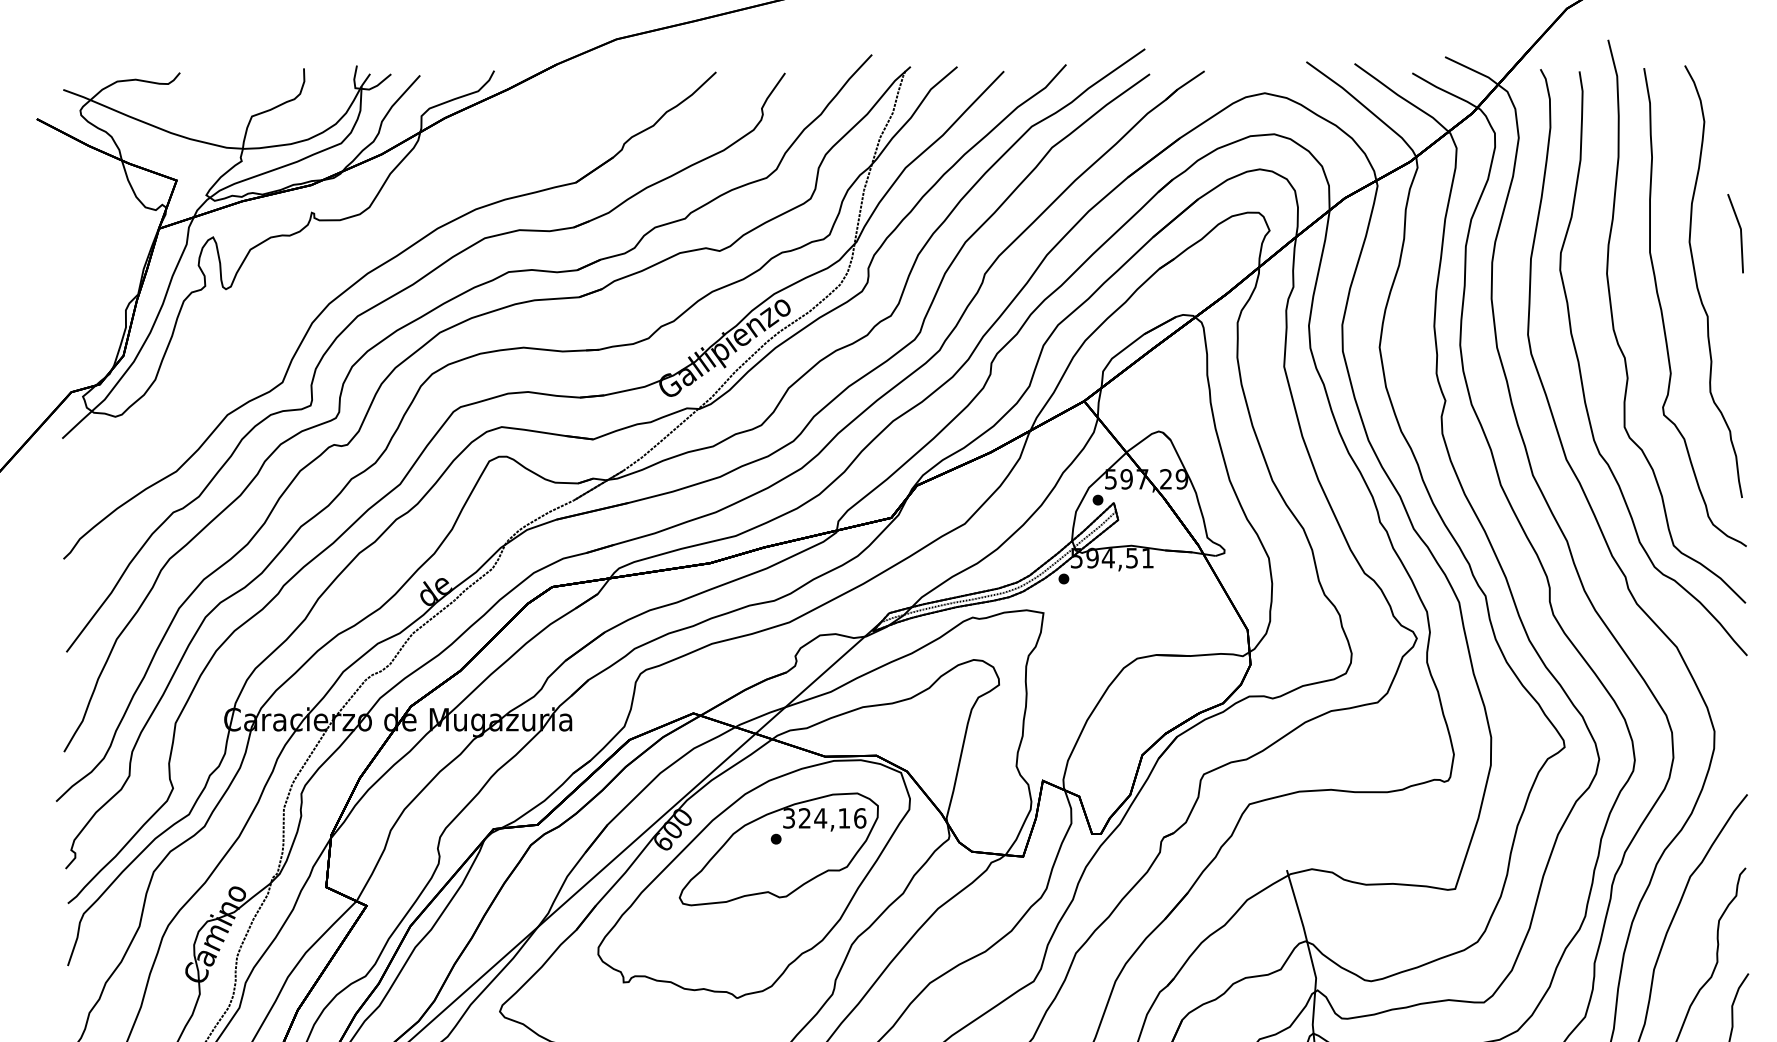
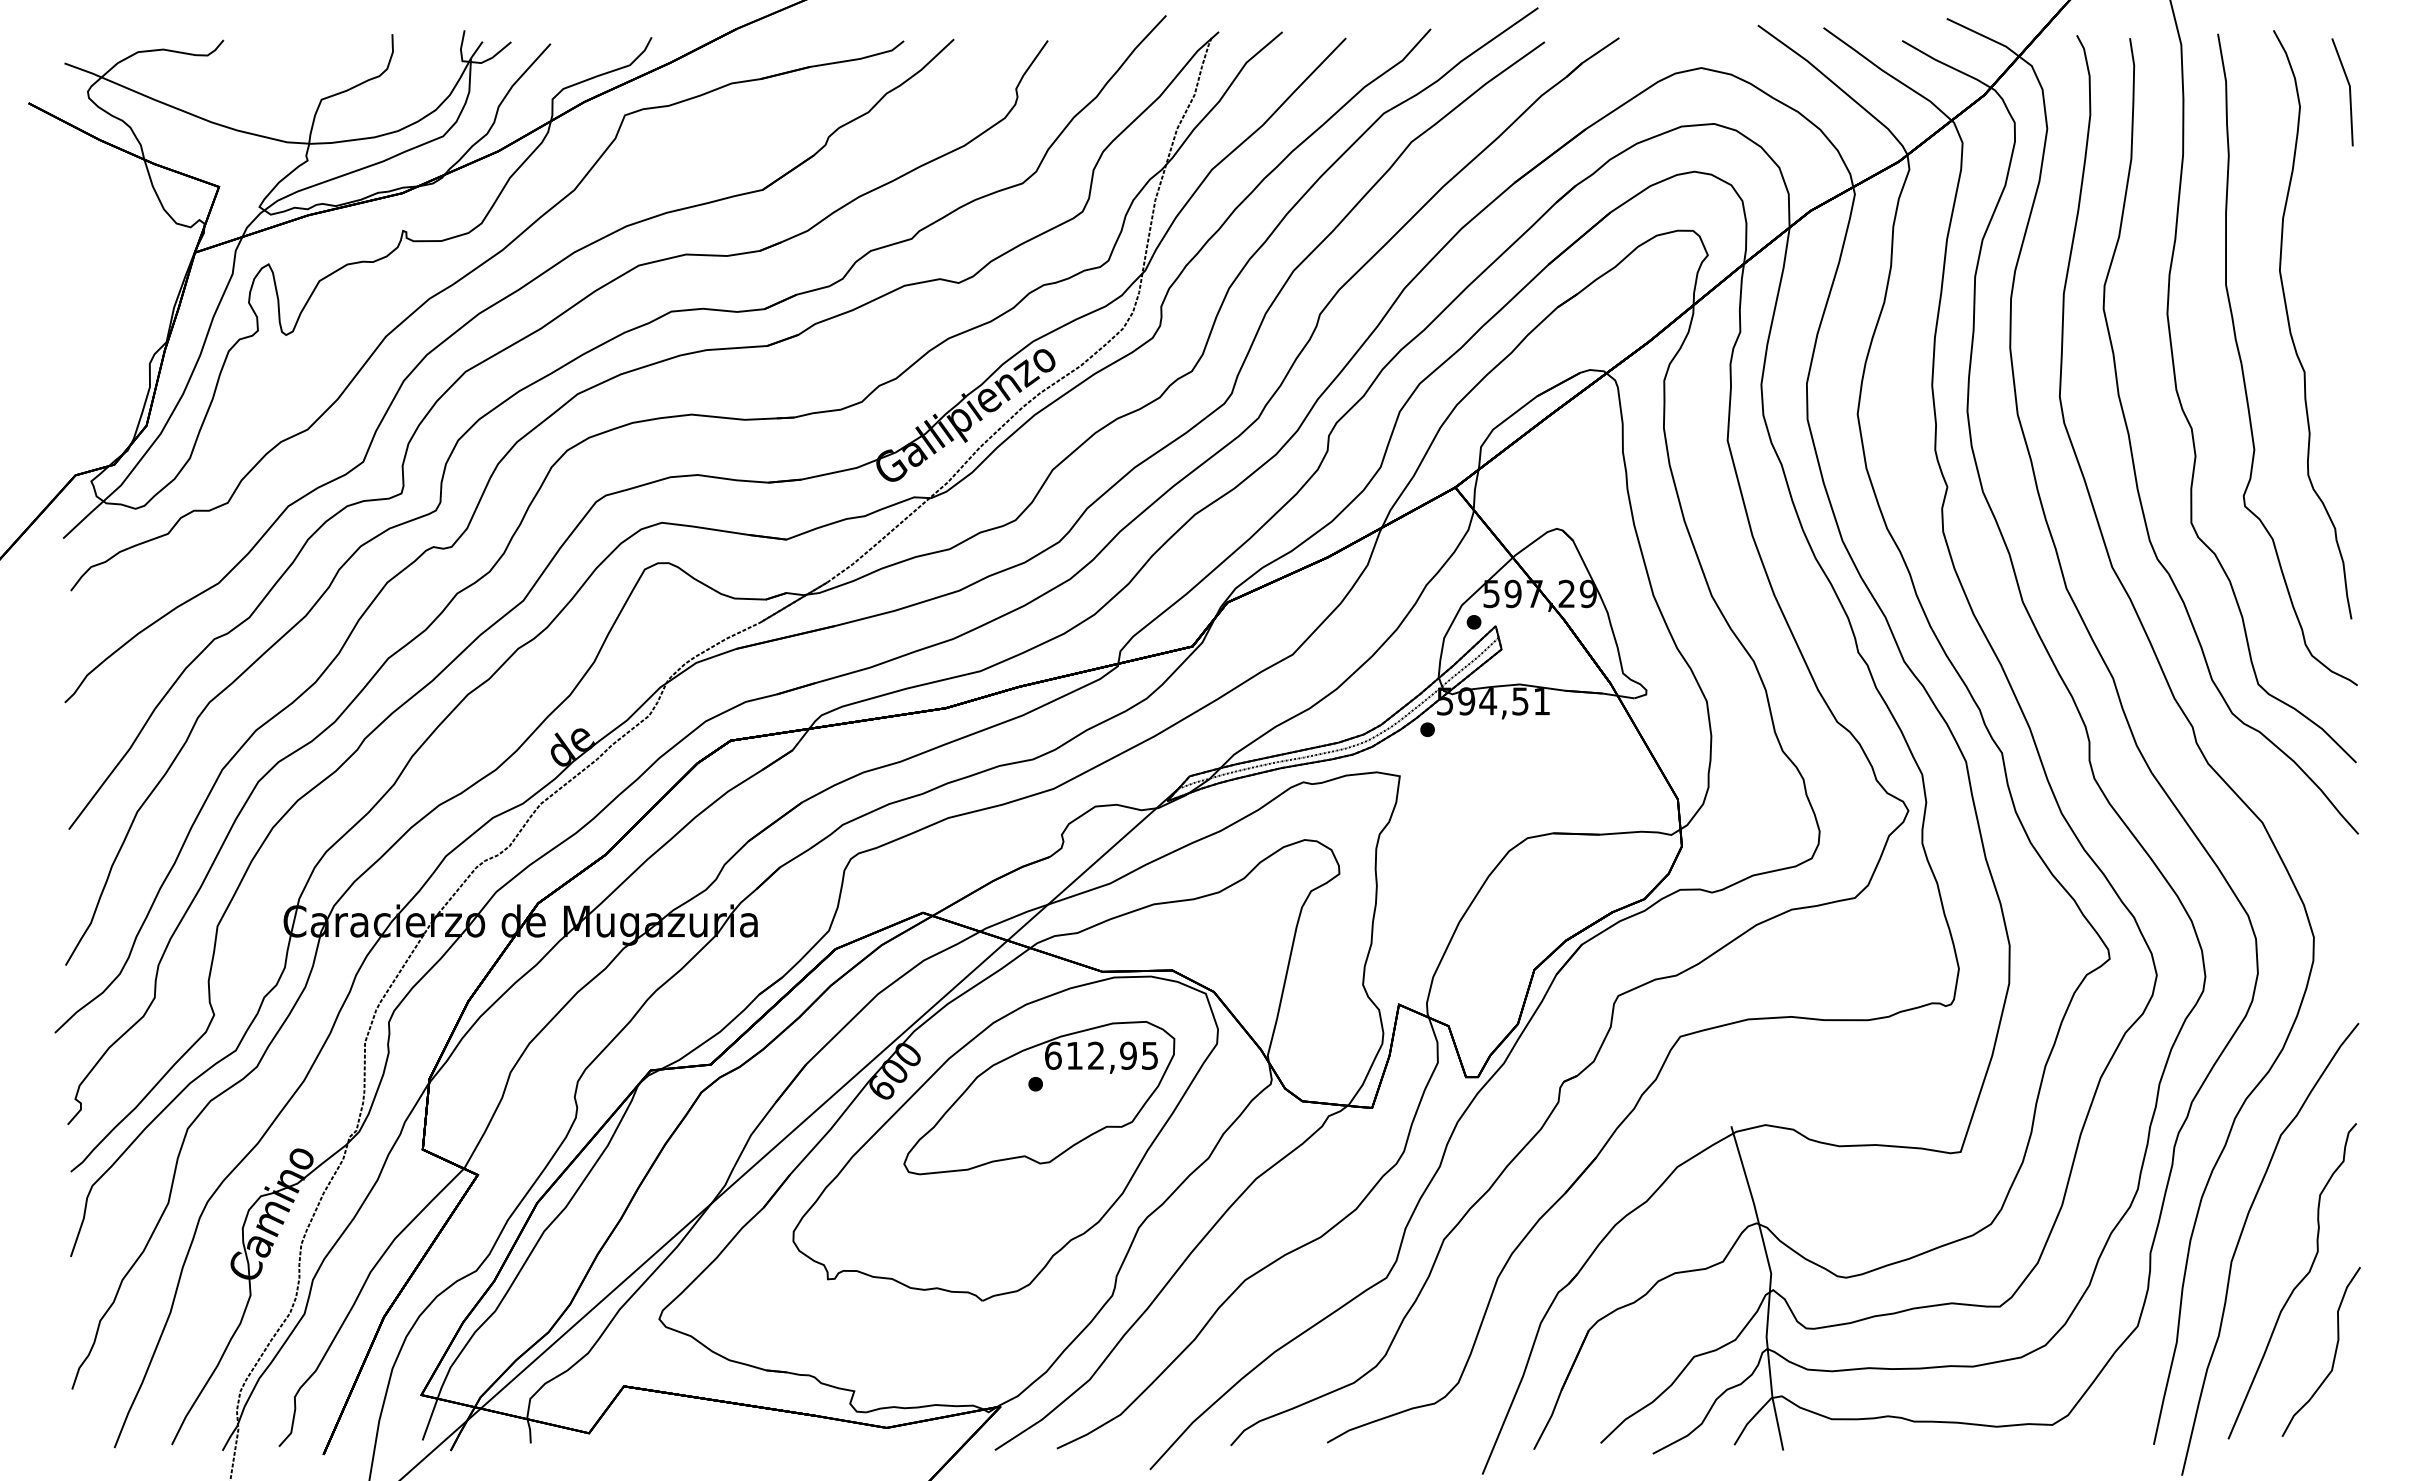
line: (1740, 233) -> (2349, 92), moved
part: (355, 248) -> (462, 279), added
text: (824, 818) -> (1101, 1055), 324,16 -> 612,95

